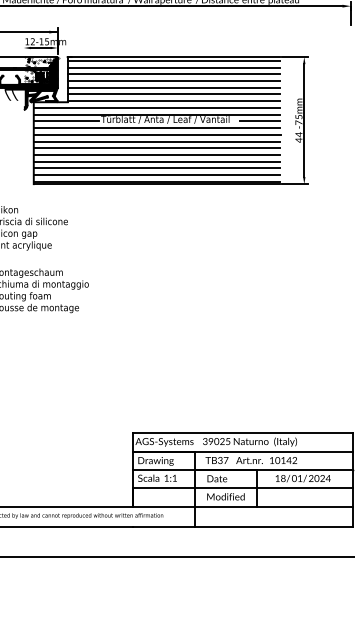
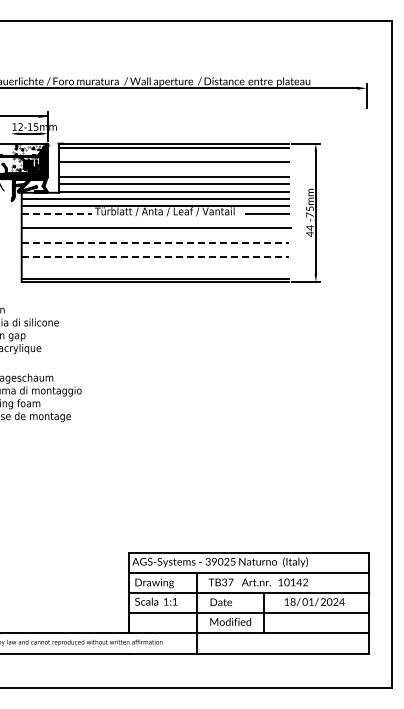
line: (173, 67) -> (173, 155), removed
line: (173, 80) -> (173, 169), removed
line: (66, 121) -> (57, 213), solid -> dashed
line: (156, 127) -> (155, 220), removed
line: (156, 141) -> (155, 235), removed
line: (156, 147) -> (155, 242), solid -> dashed
line: (156, 155) -> (155, 250), removed
line: (156, 161) -> (155, 257), solid -> dashed
line: (156, 168) -> (155, 264), removed
line: (156, 175) -> (155, 272), removed

